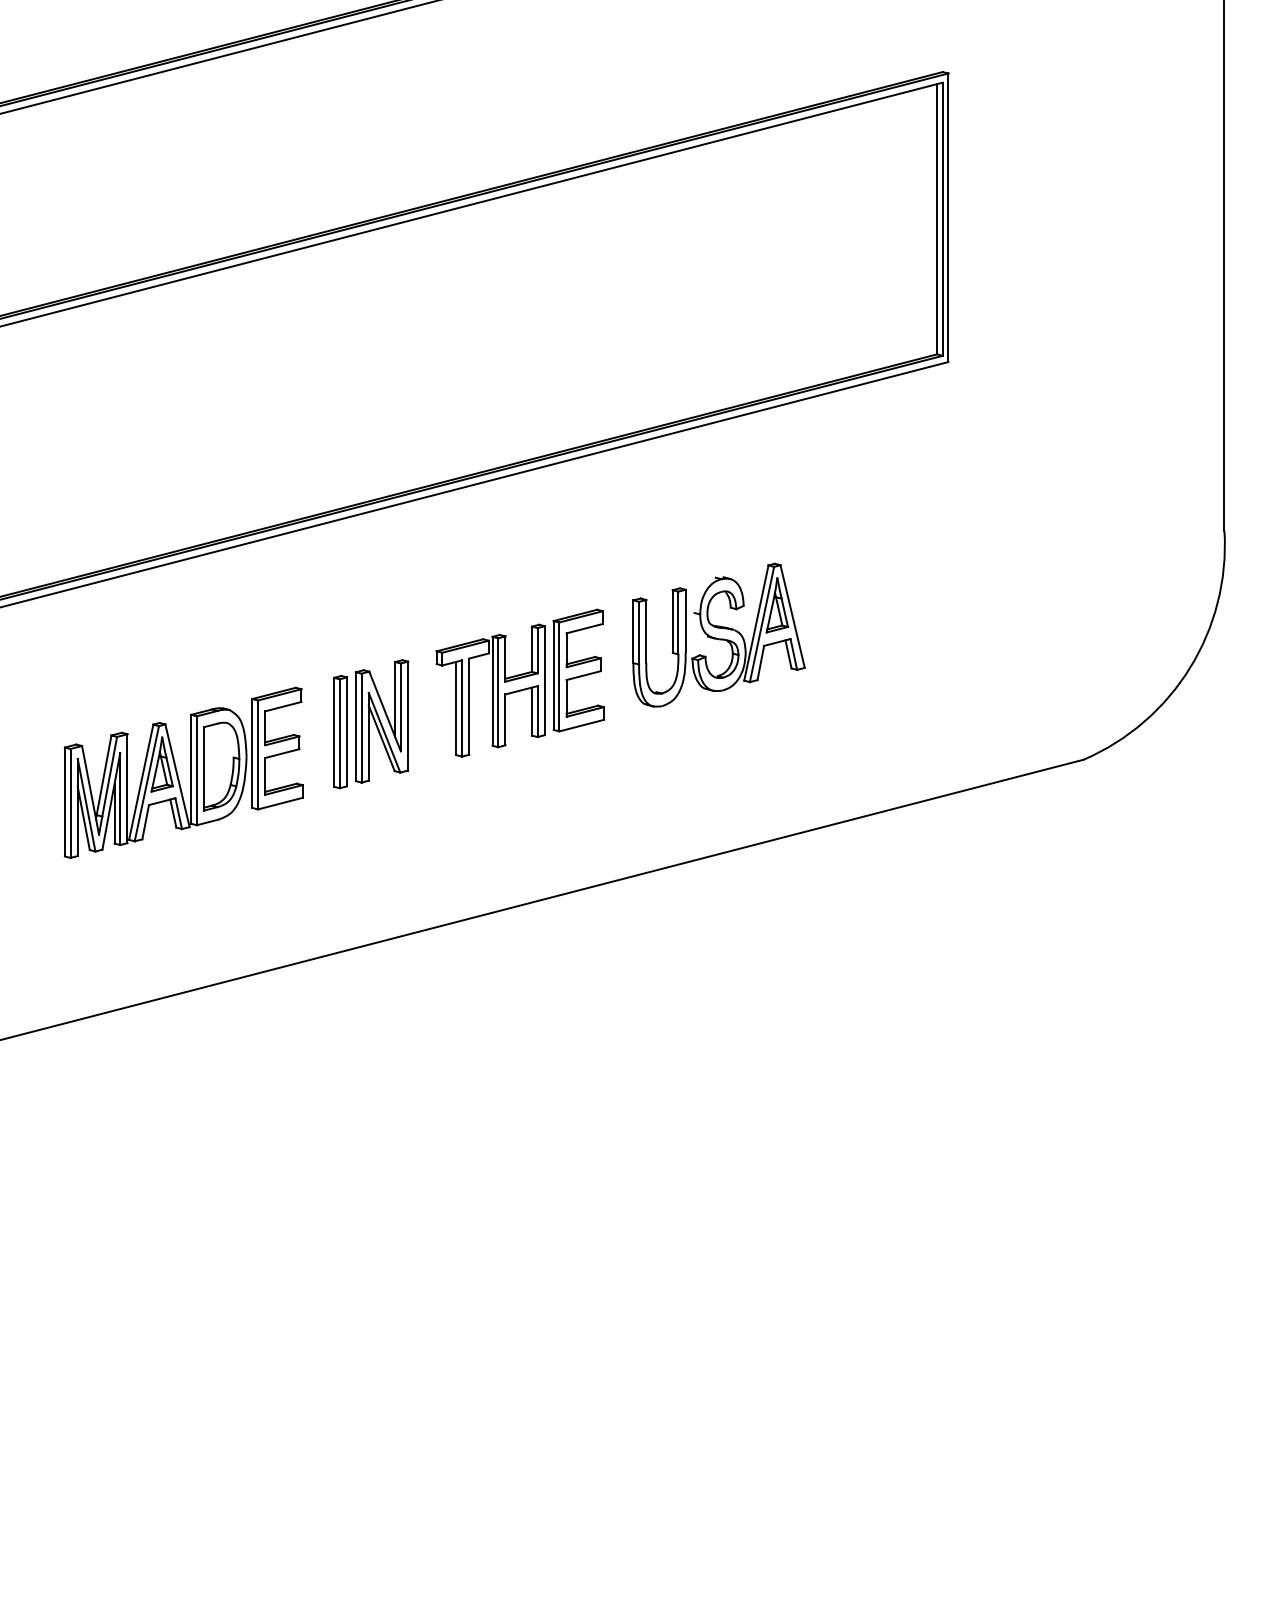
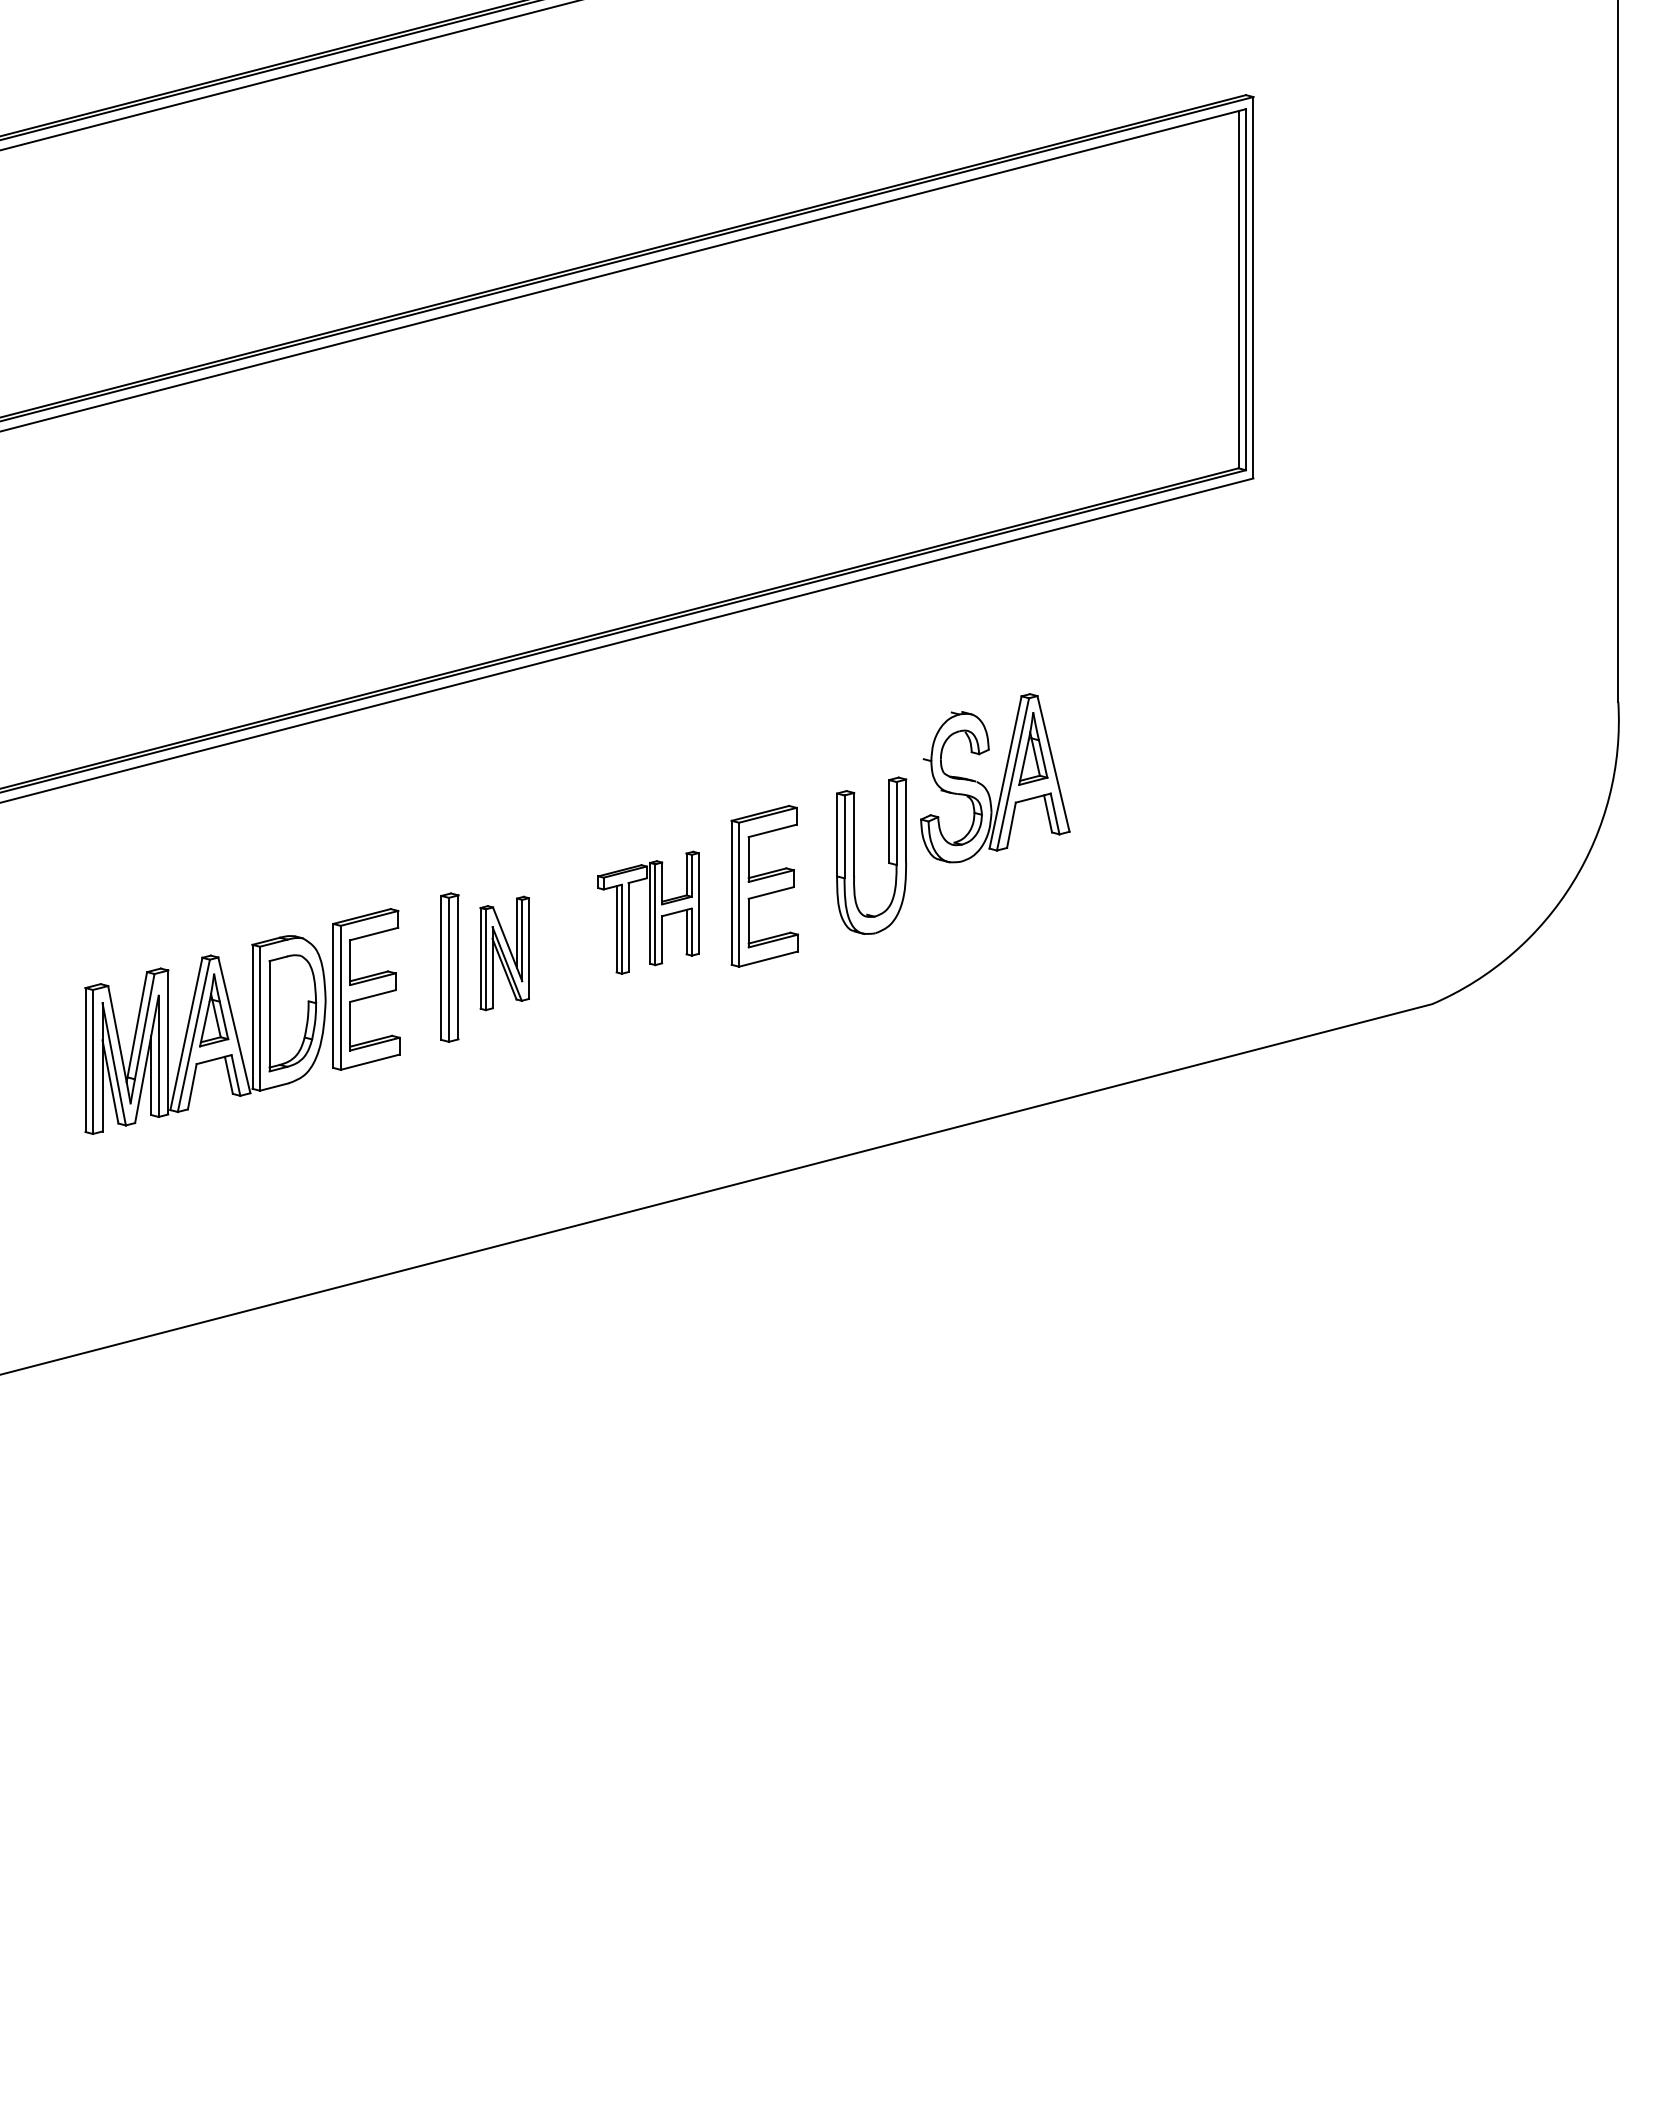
part: (754, 629) -> (1002, 781), moved
part: (490, 690) -> (648, 912), size x0.7
part: (381, 721) -> (504, 953), size x0.7

